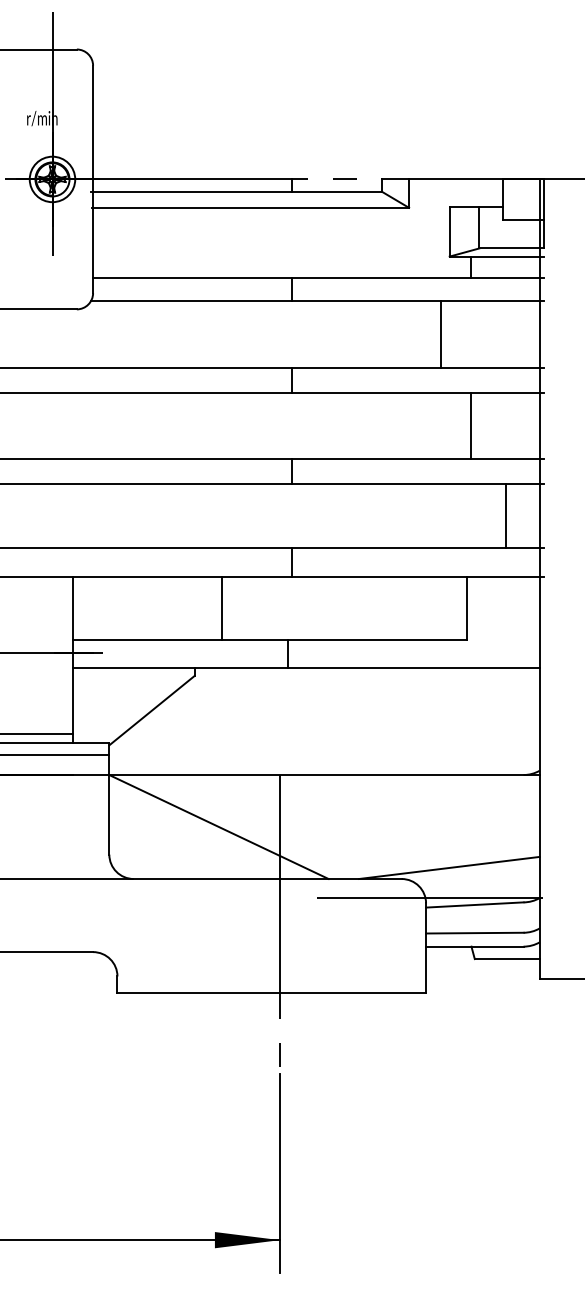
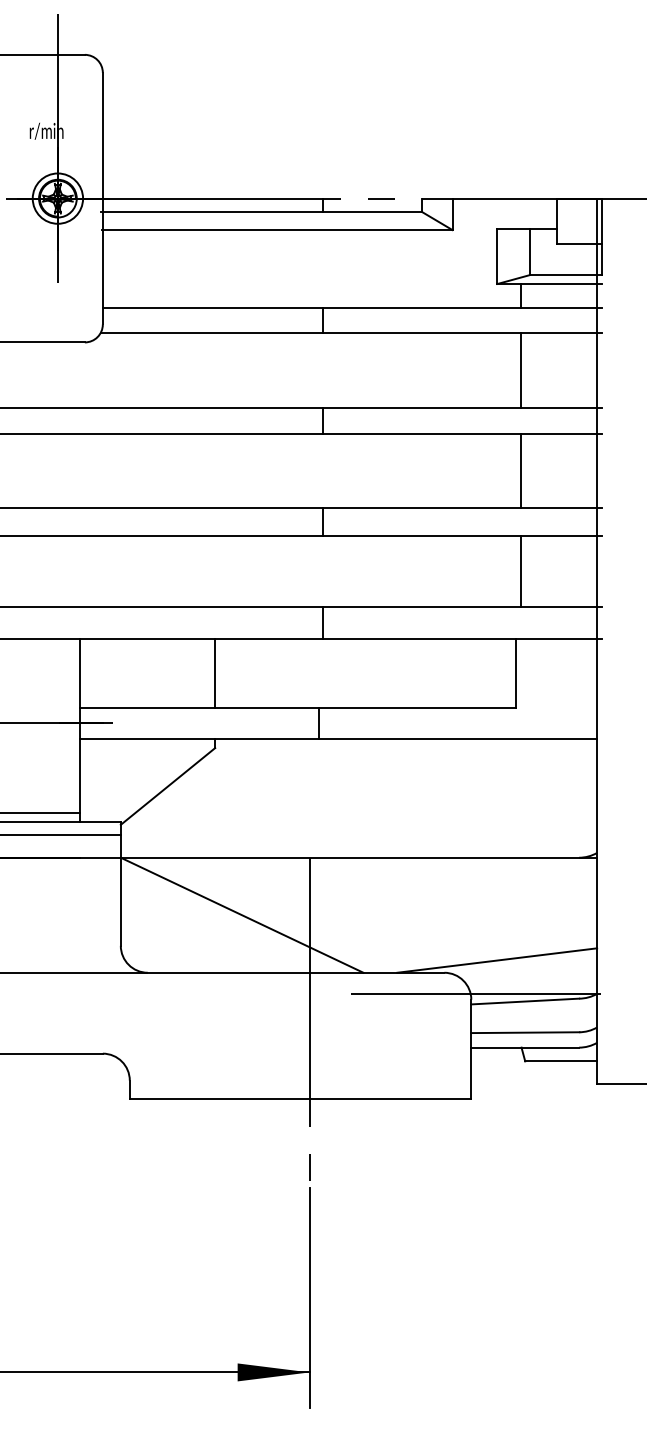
line: (440, 334) -> (520, 370), moved
line: (505, 516) -> (520, 571), moved
line: (221, 607) -> (215, 672), moved

